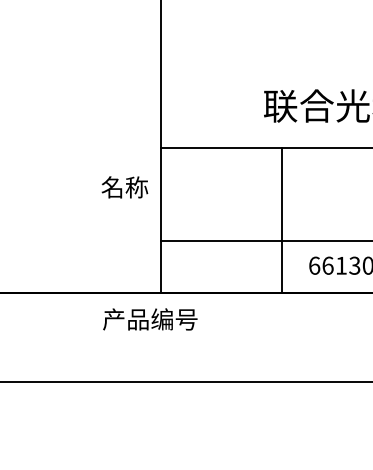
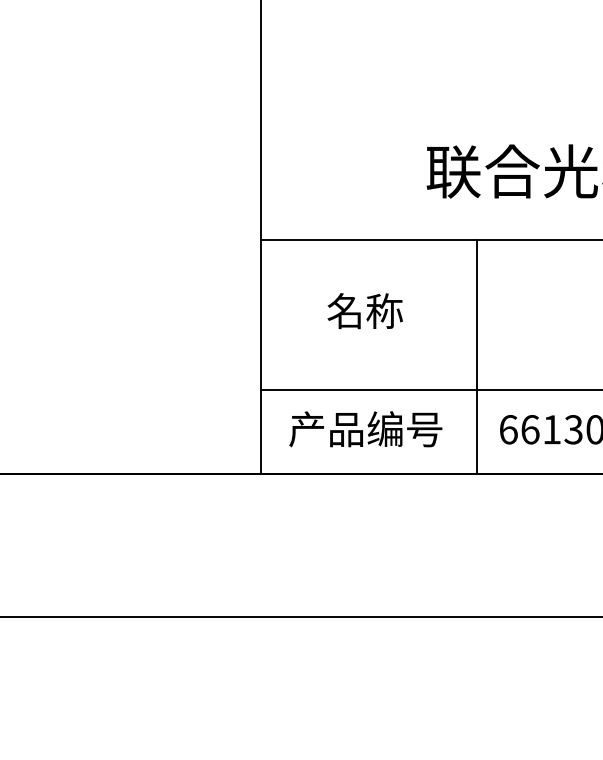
text: (124, 187) -> (364, 311), moved
line: (282, 220) -> (477, 356), moved
text: (150, 319) -> (366, 429), moved

